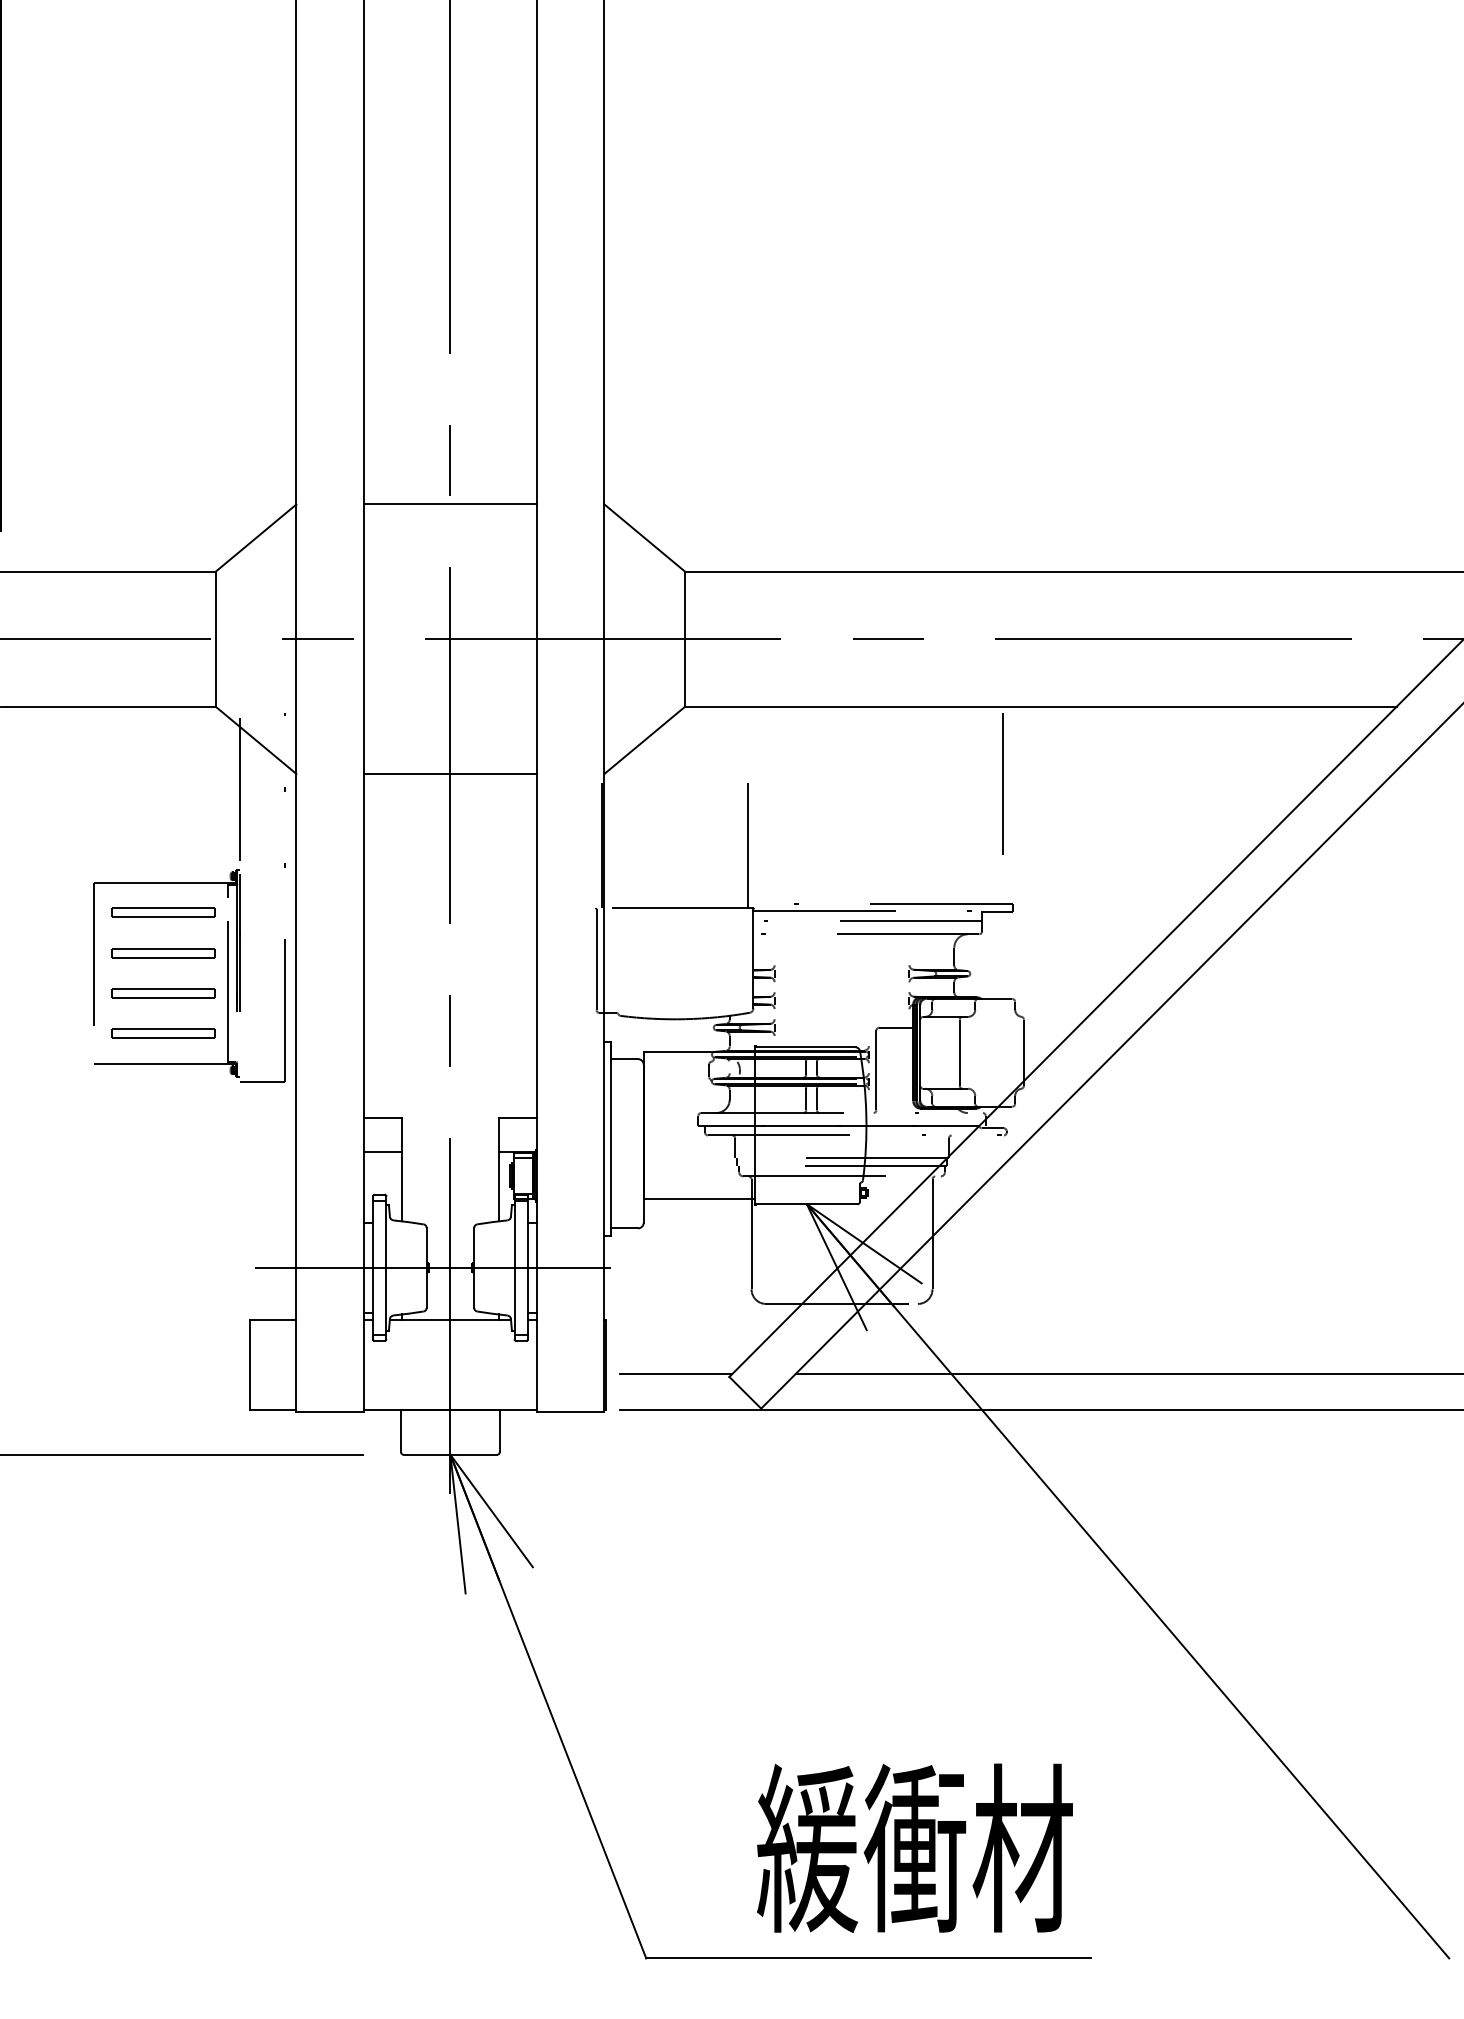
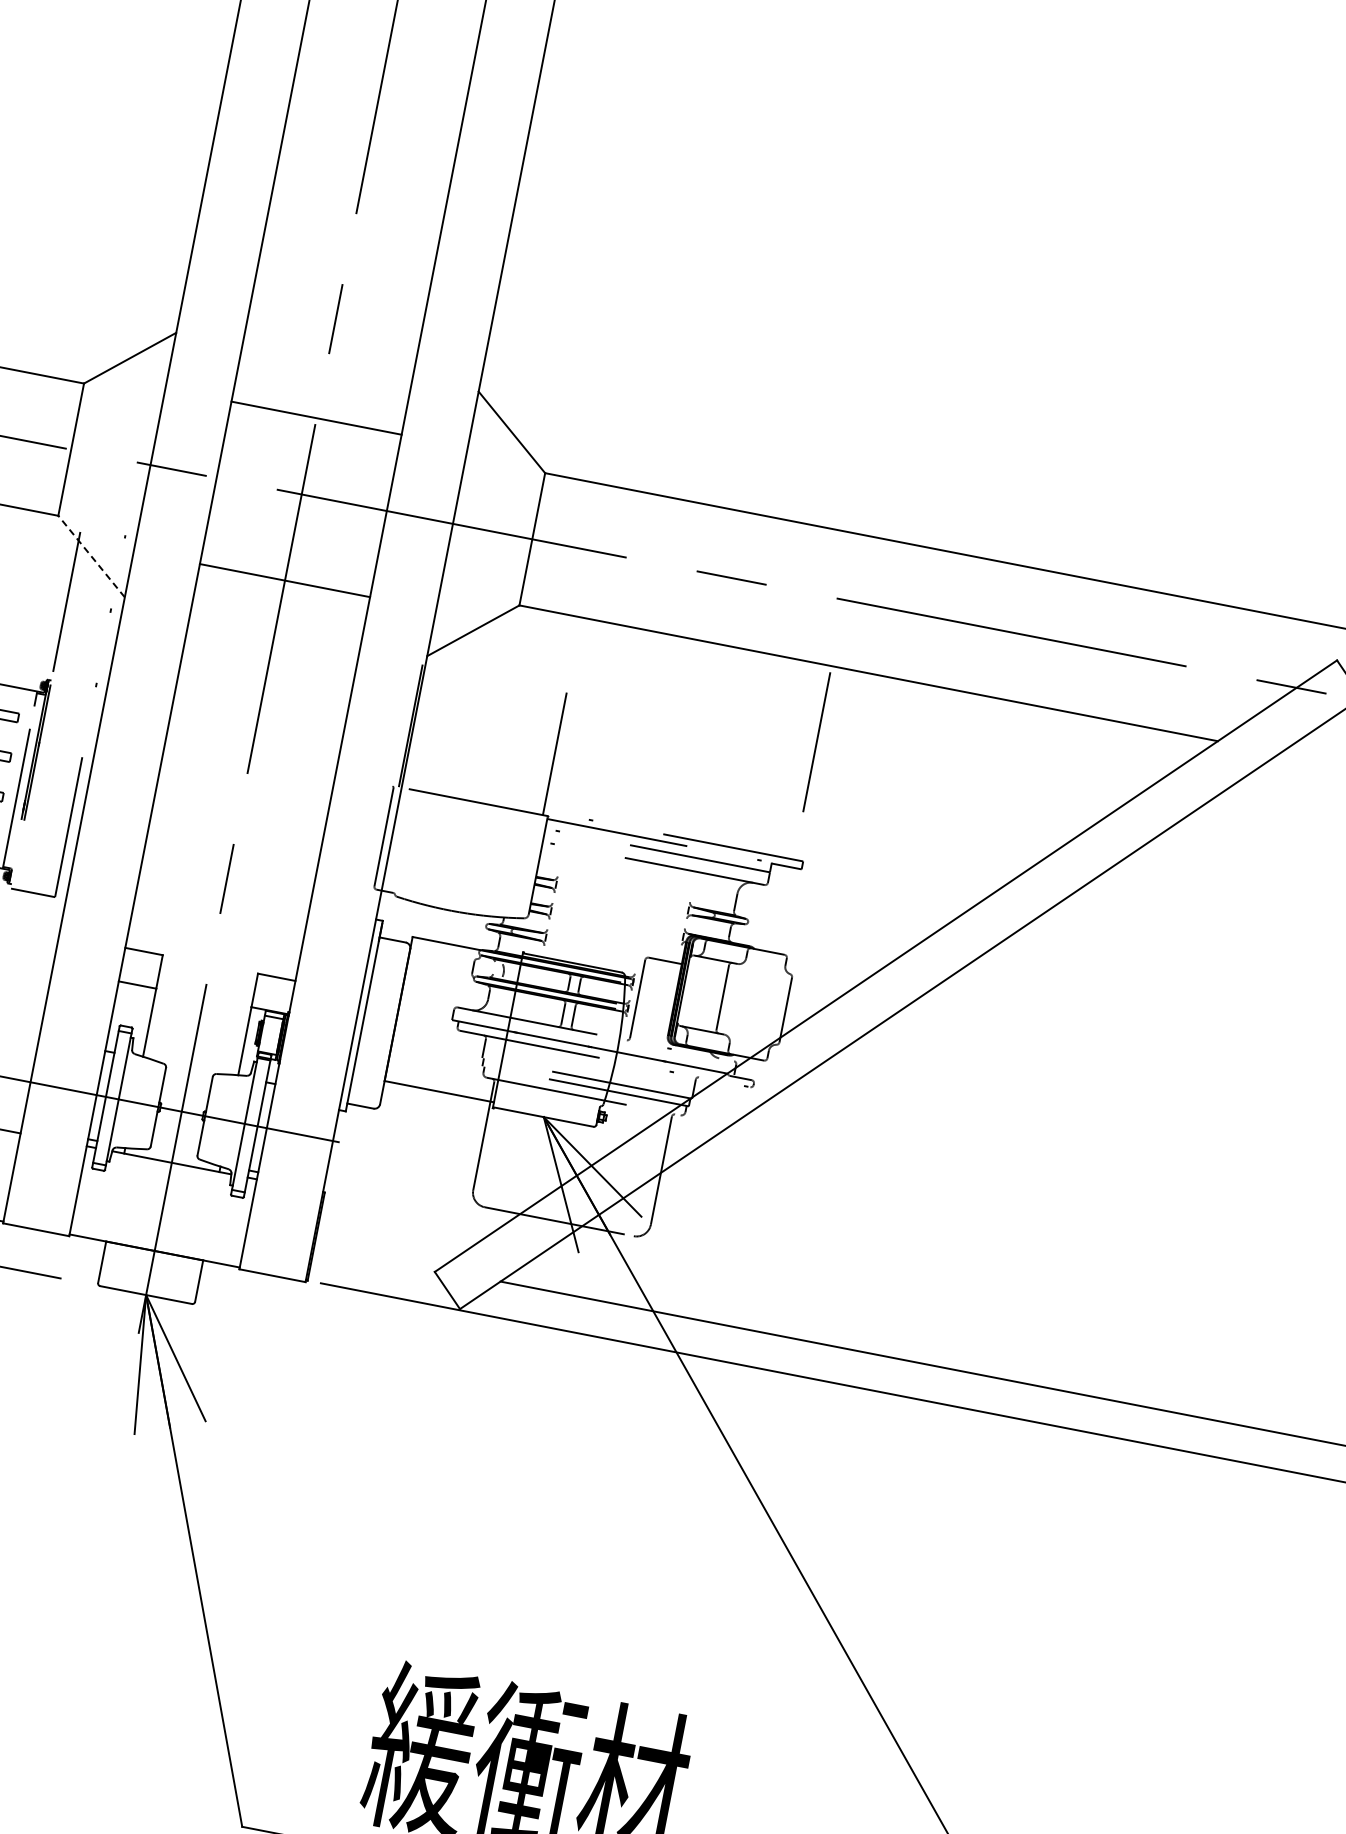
line: (450, 504) -> (316, 418), moved
line: (255, 740) -> (91, 556), solid -> dashed
line: (450, 773) -> (285, 580), moved
line: (675, 1373) -> (382, 1258), removed

